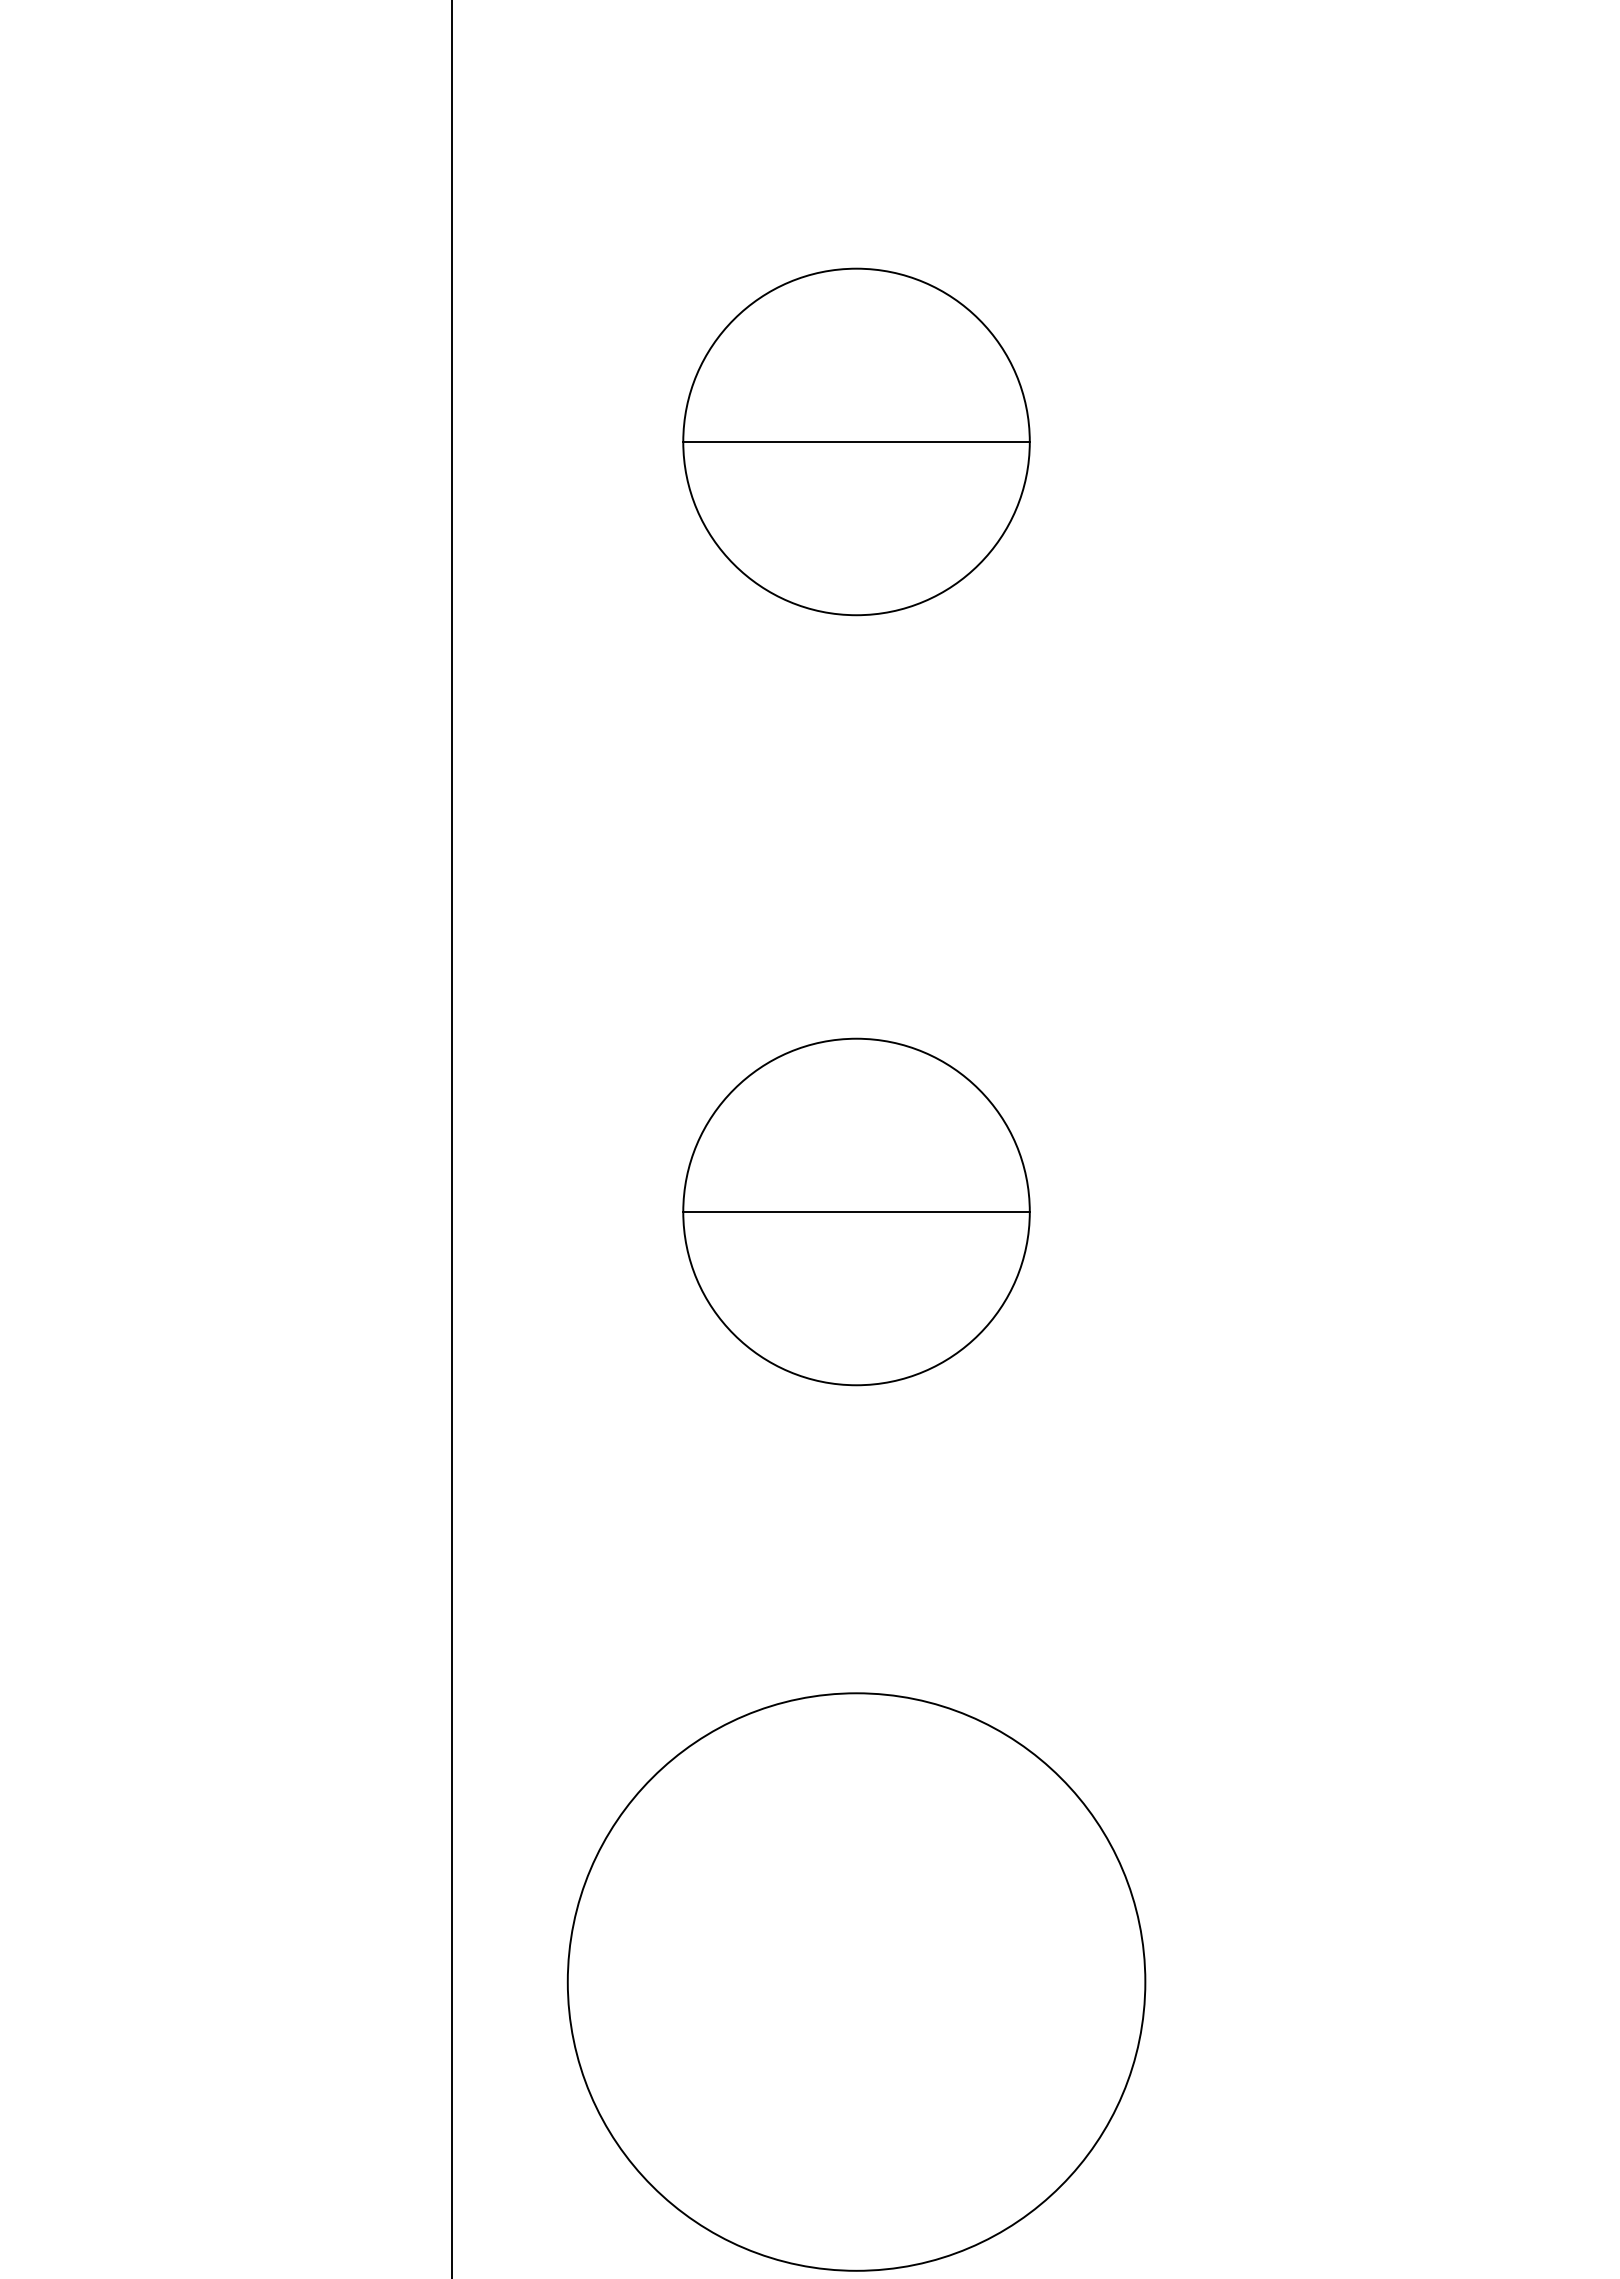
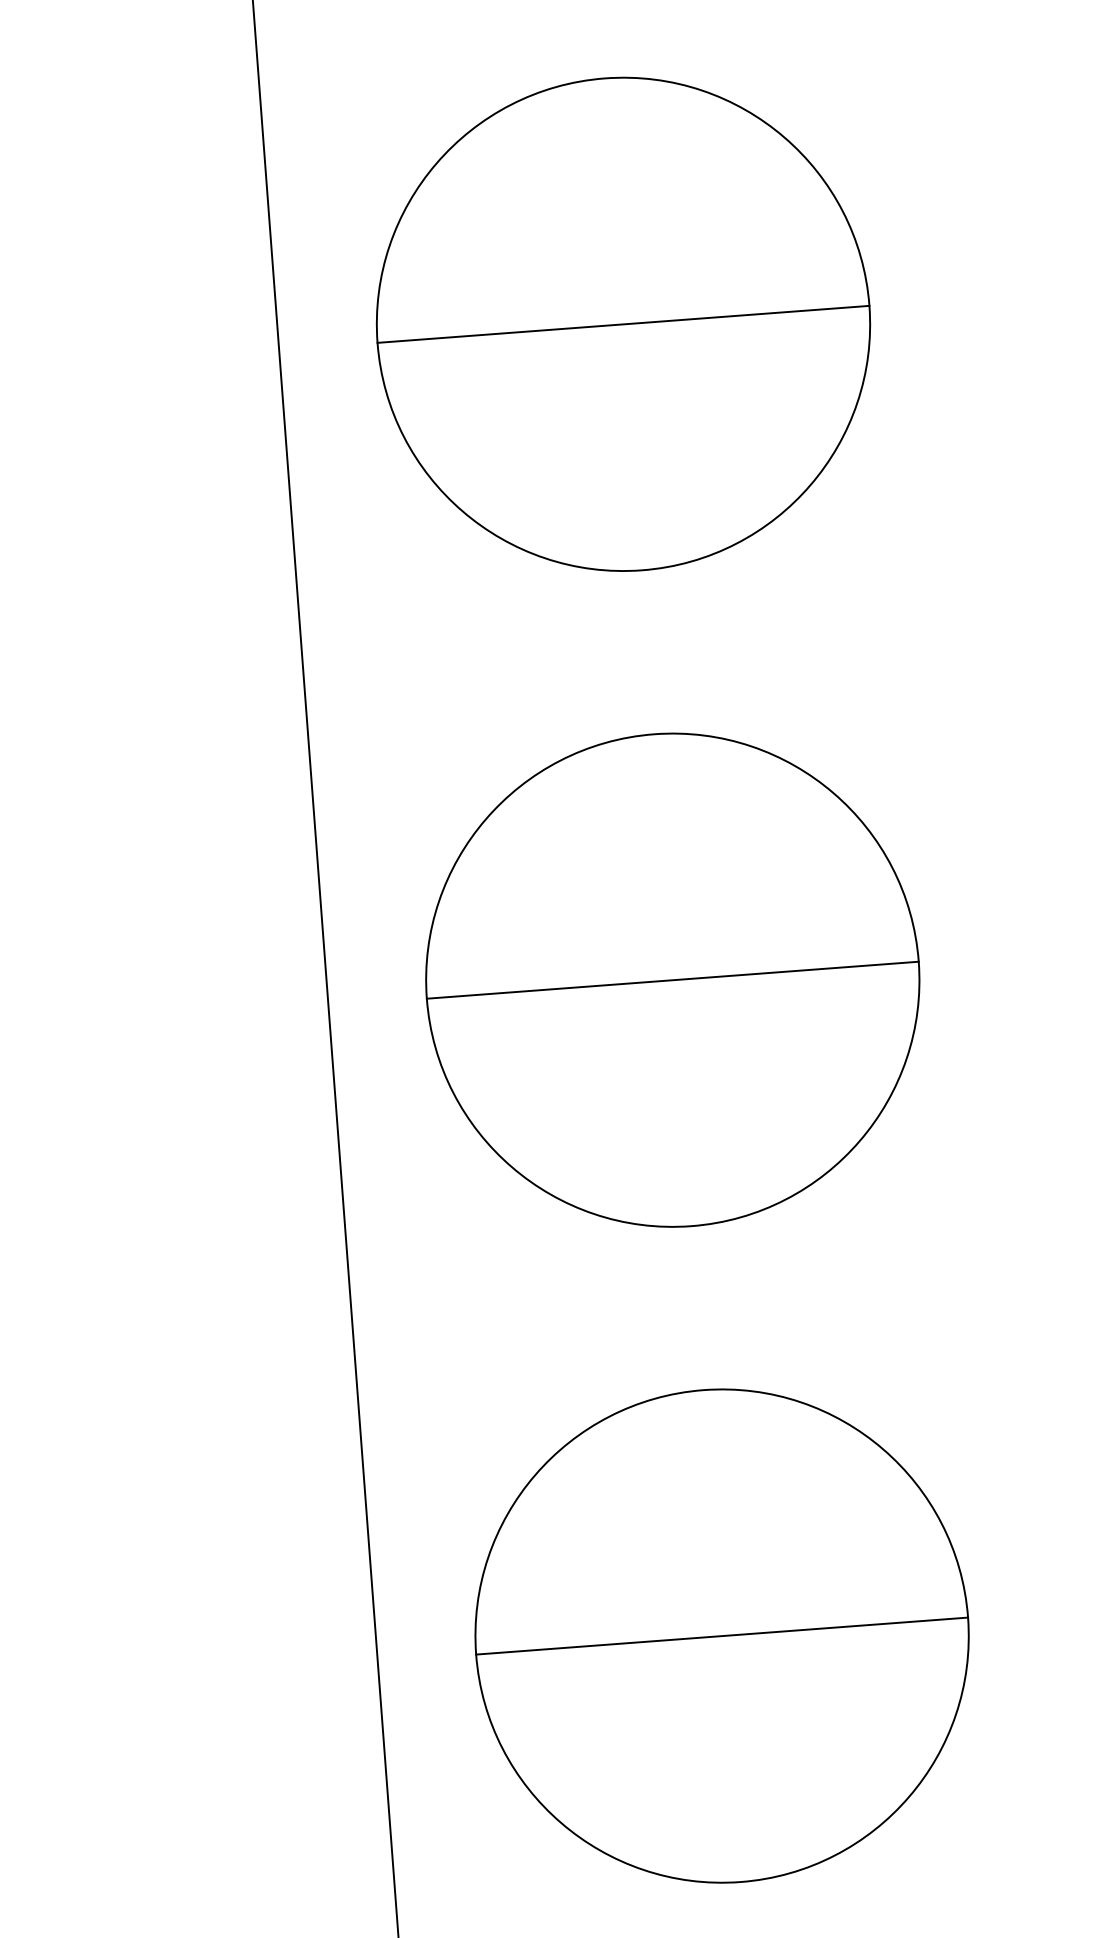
part: (856, 441) -> (623, 324), size x1.67
part: (856, 1211) -> (672, 979), size x1.67
line: (856, 1982) -> (722, 1636), added

